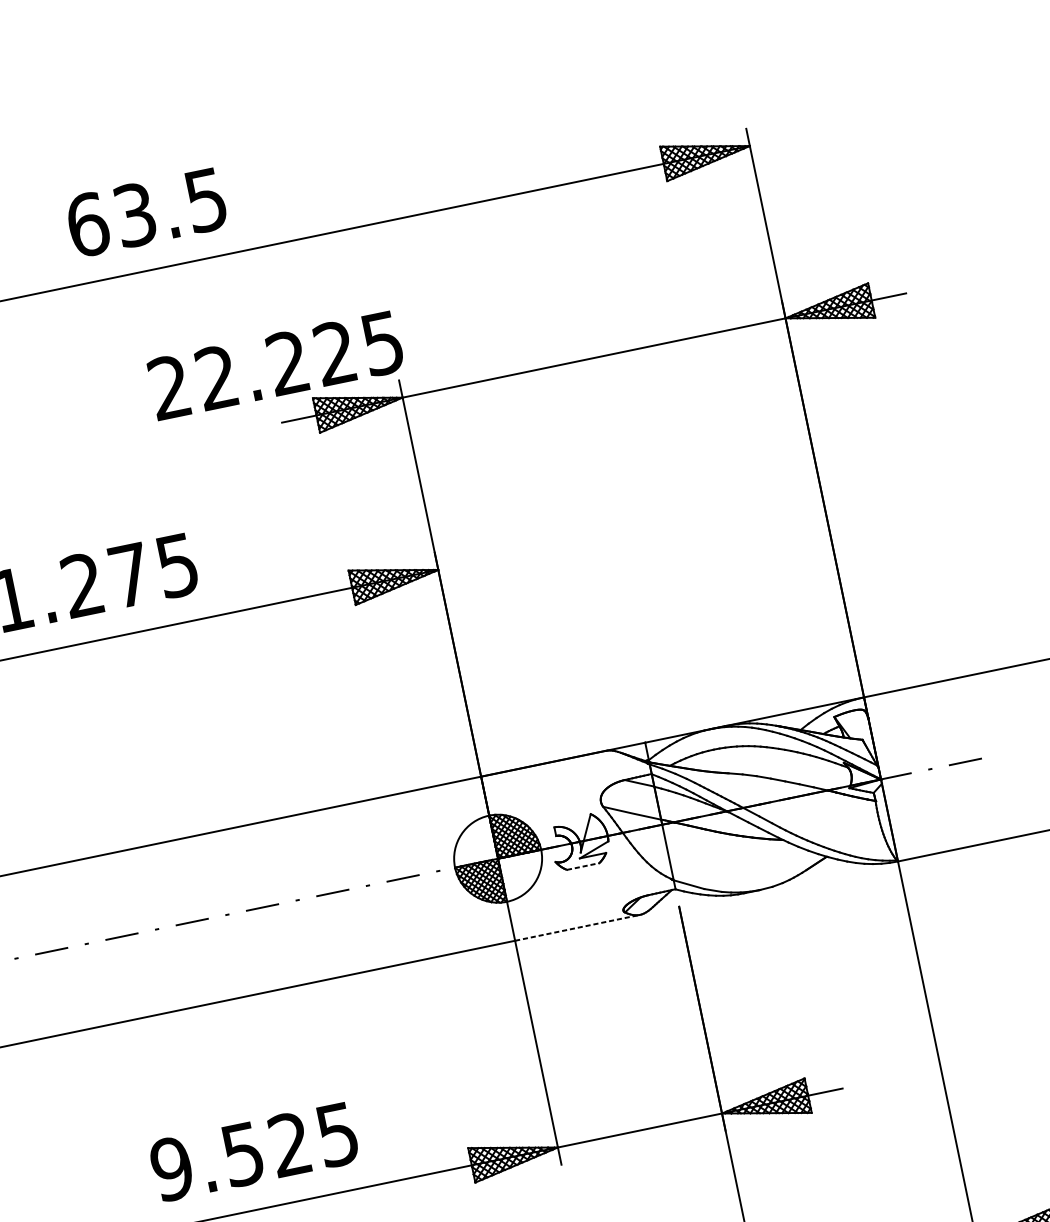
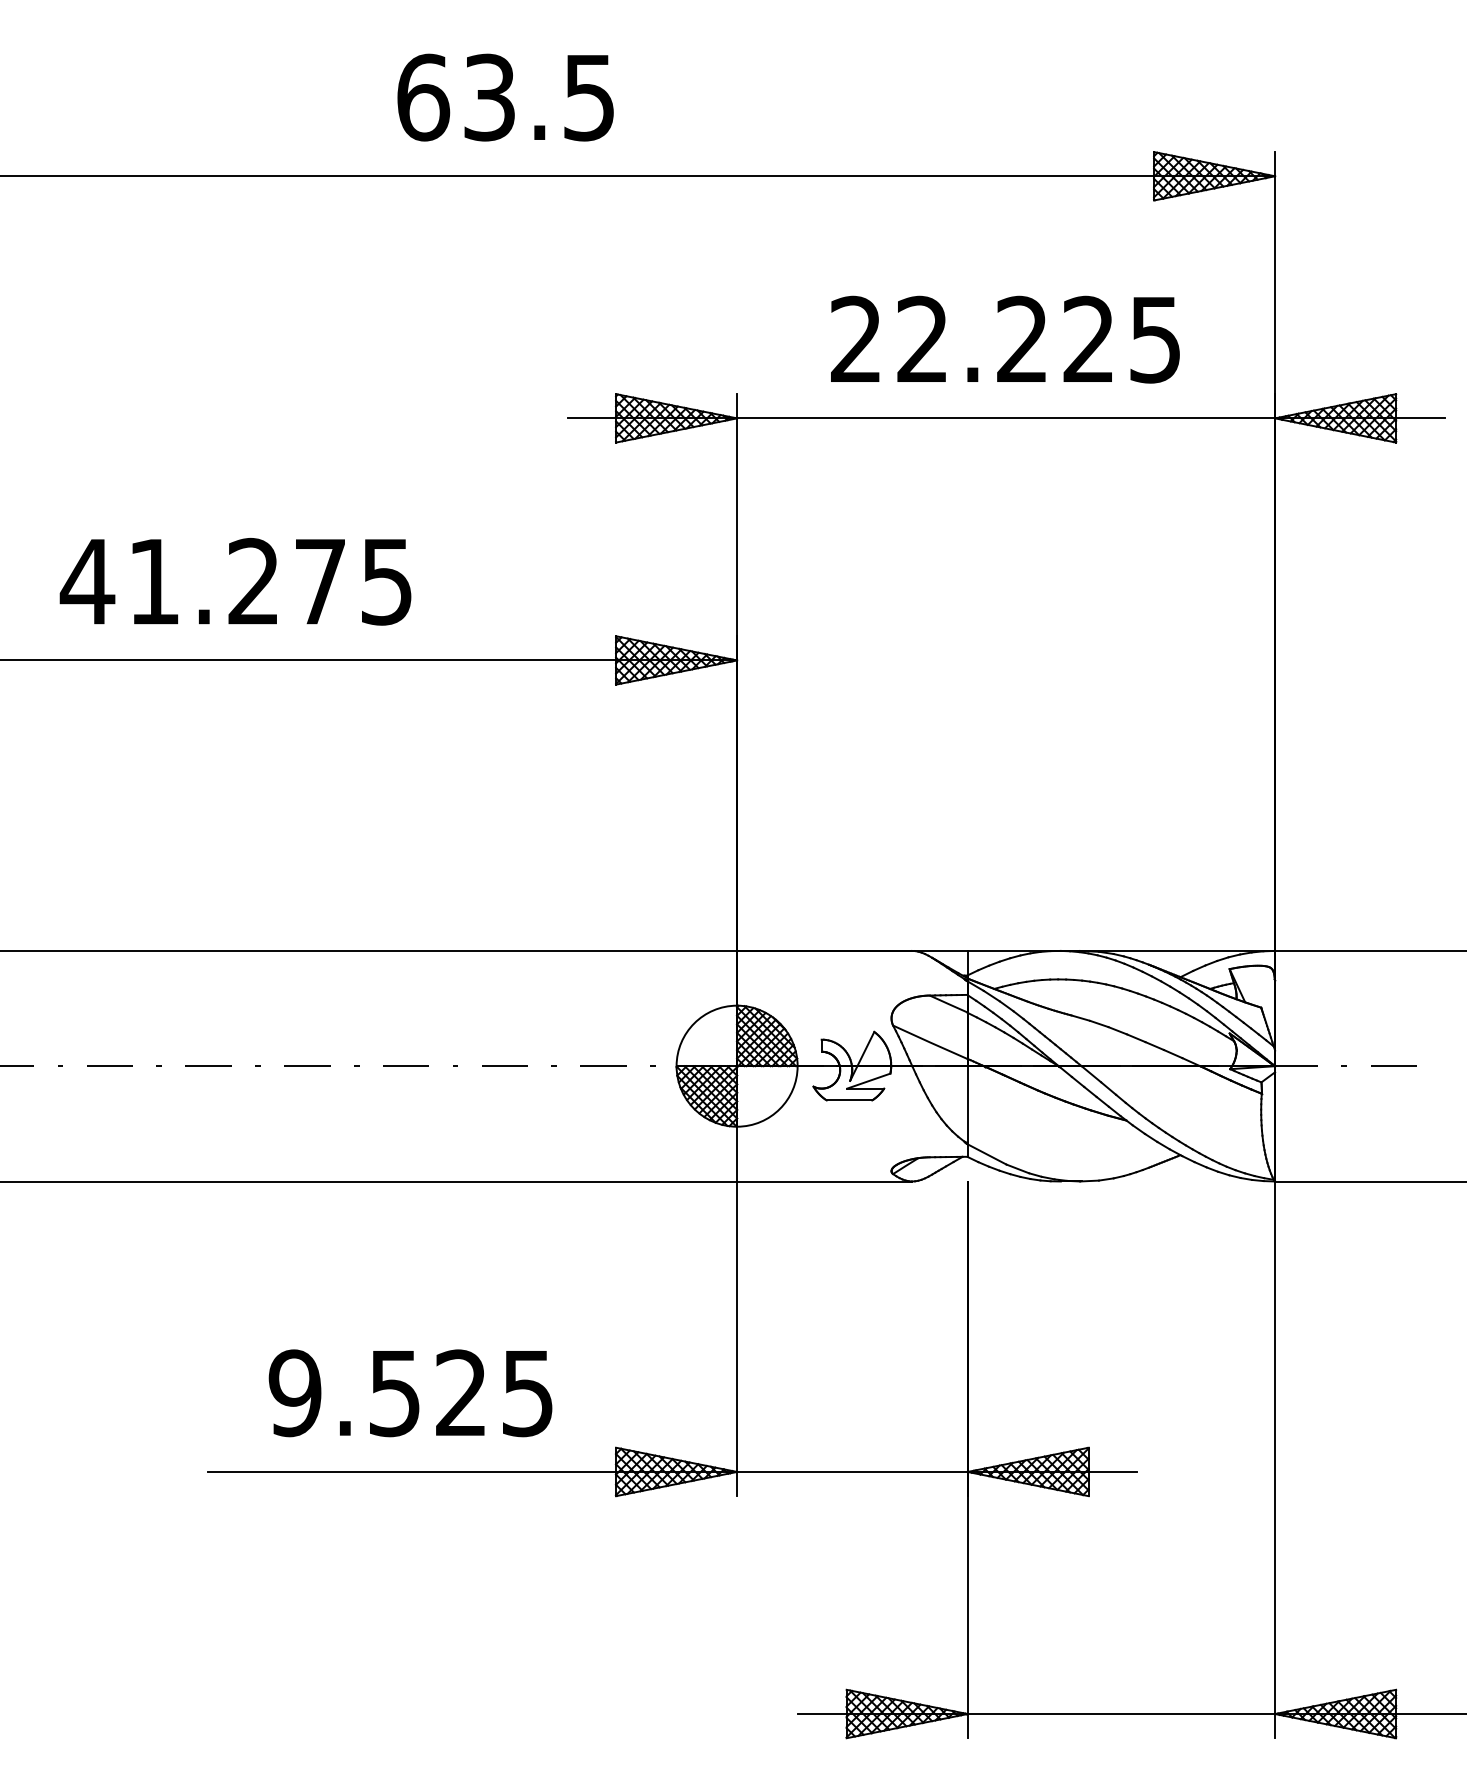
text: (146, 212) -> (505, 97), moved
text: (276, 365) -> (1005, 339), moved
line: (583, 866) -> (849, 1100), dashed -> solid
line: (577, 927) -> (824, 1181), dashed -> solid
text: (254, 1152) -> (410, 1393), moved

